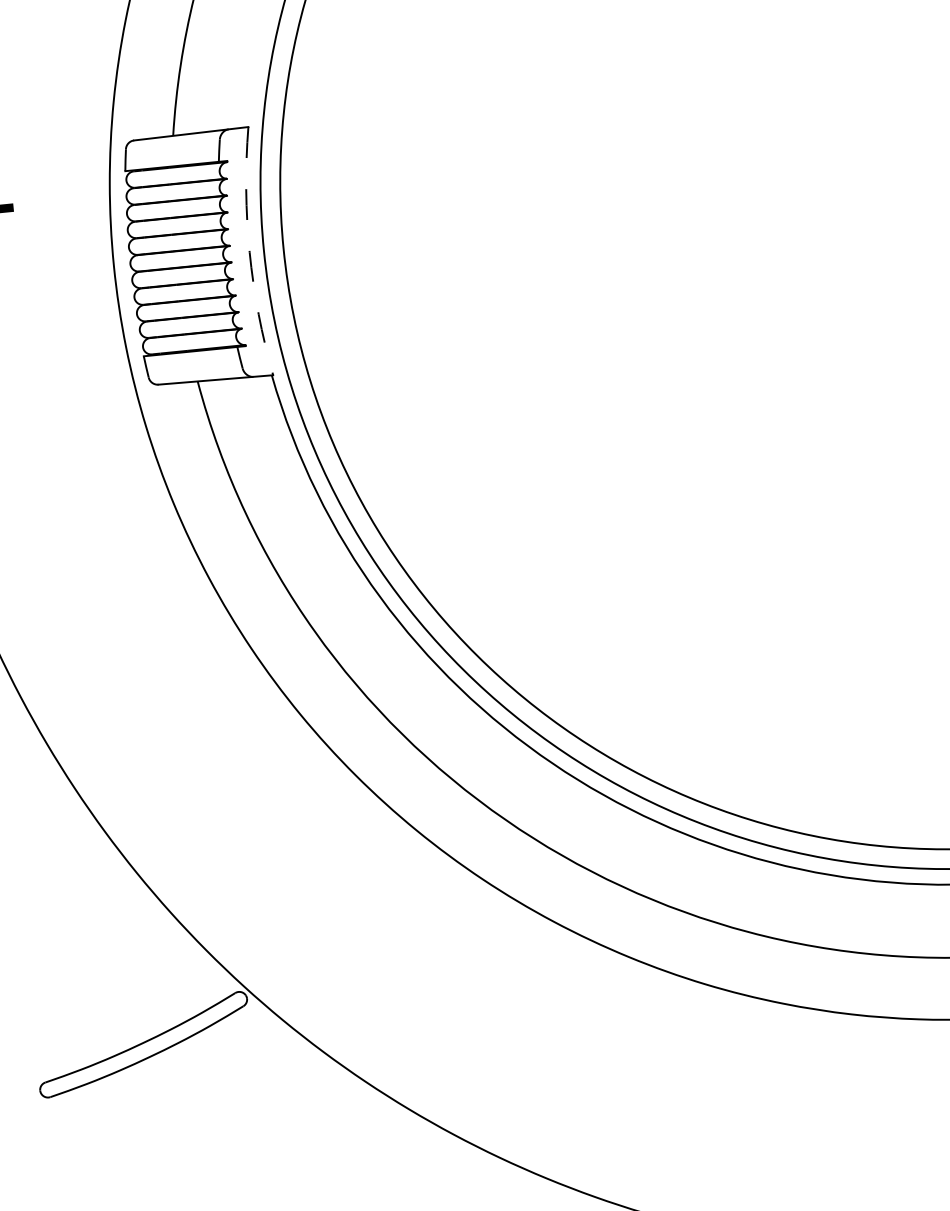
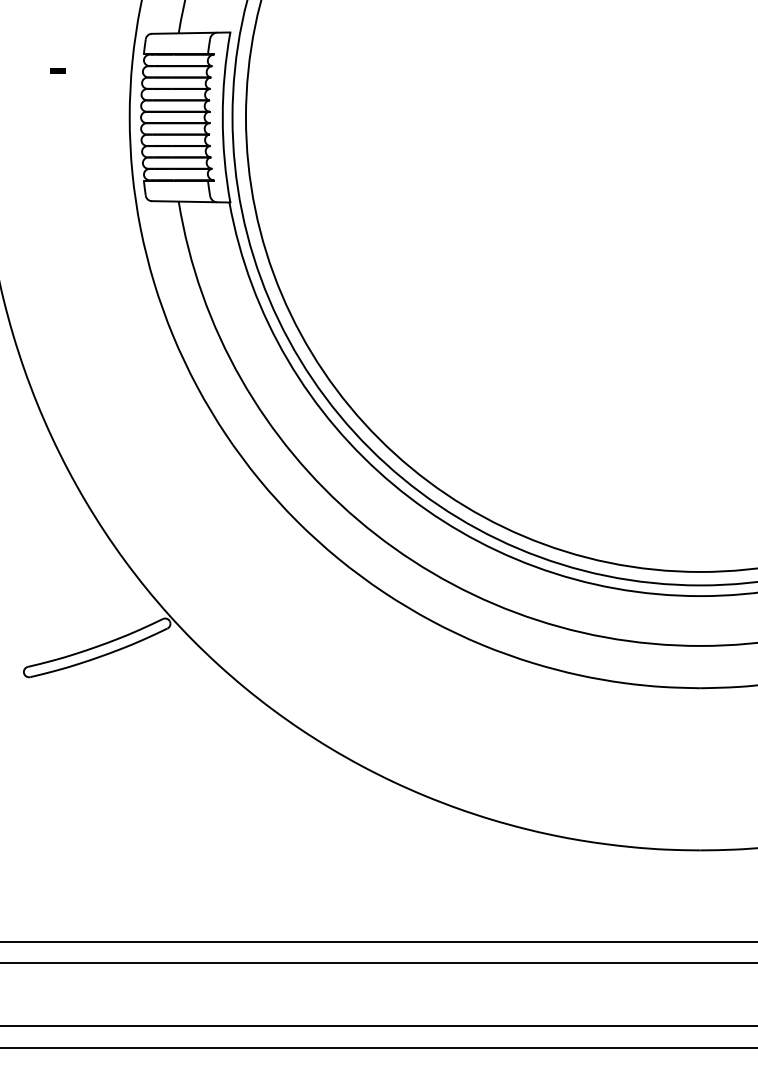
arc: (249, 252) -> (222, 117), dashed -> solid

